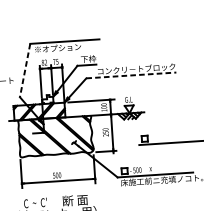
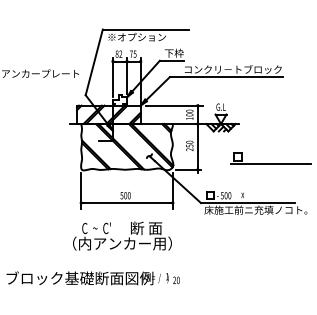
line: (25, 70) -> (94, 62), dashed -> solid
line: (131, 75) -> (226, 77), dashed -> solid

